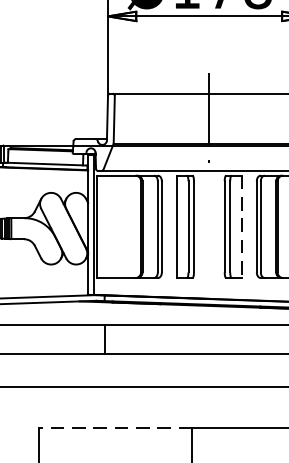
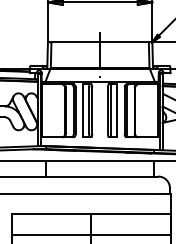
line: (241, 228) -> (116, 111), dashed -> solid
line: (114, 427) -> (51, 214), dashed -> solid

